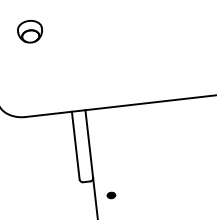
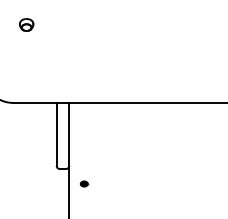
part: (29, 31) -> (26, 24), size x0.6

